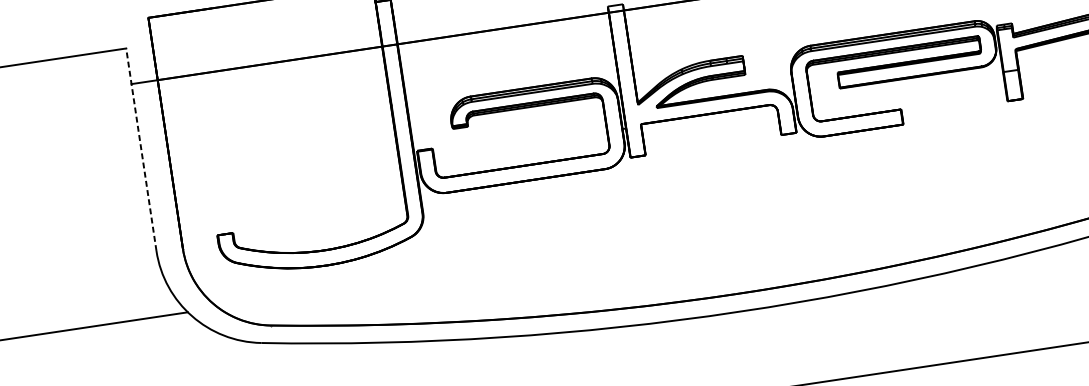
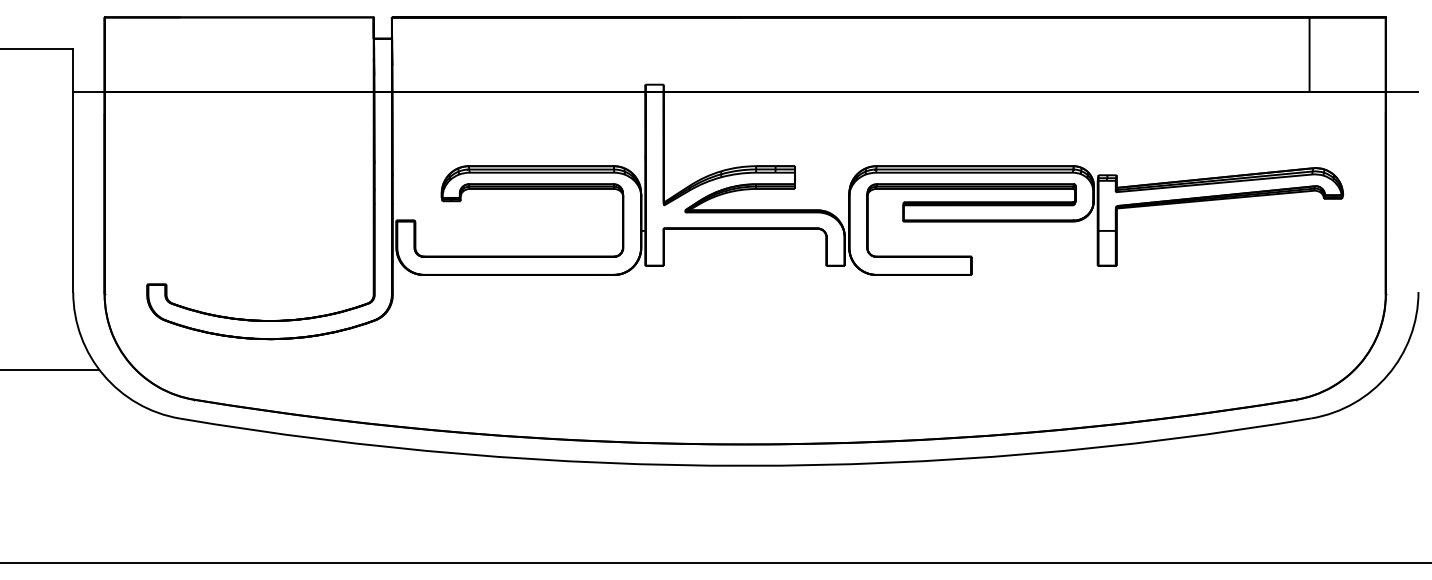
line: (141, 149) -> (73, 170), dashed -> solid

